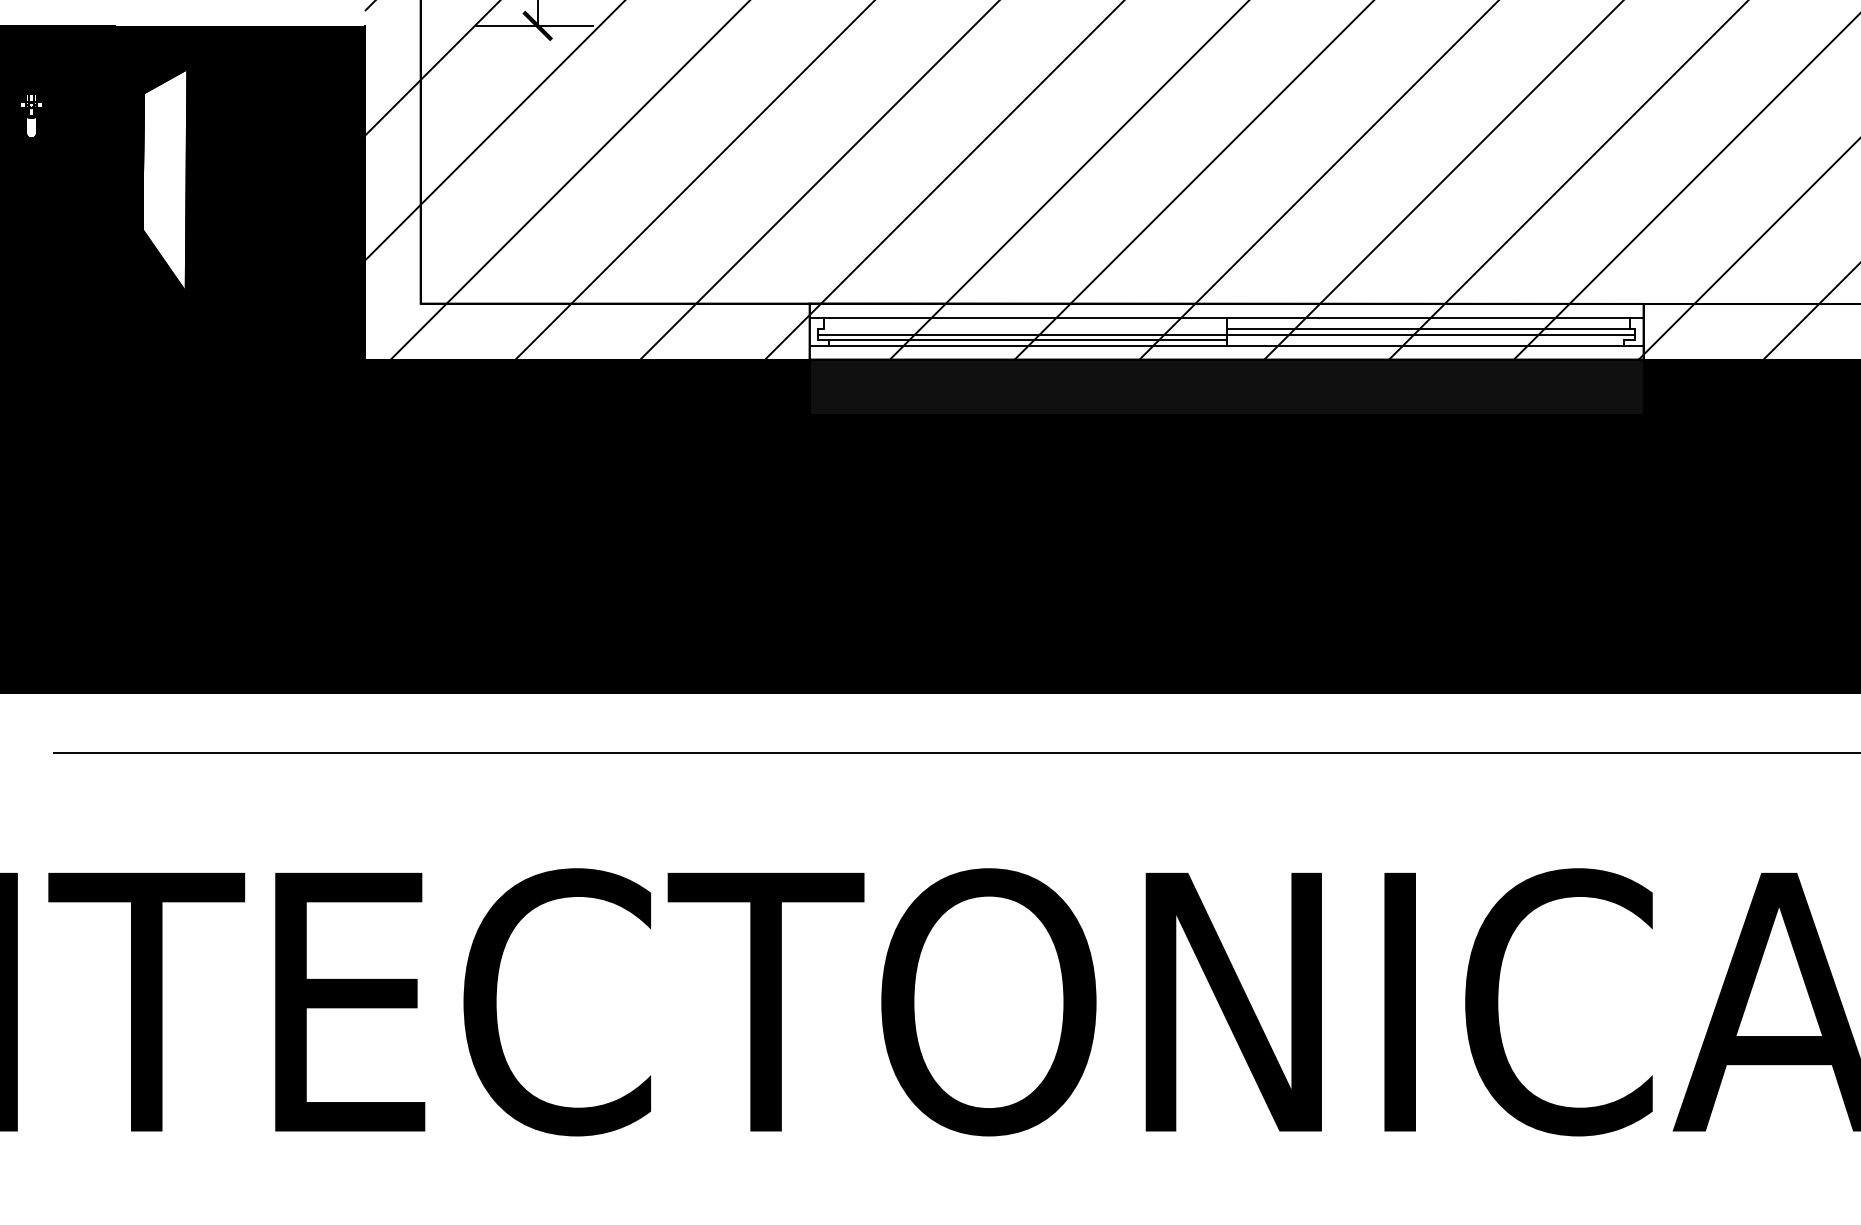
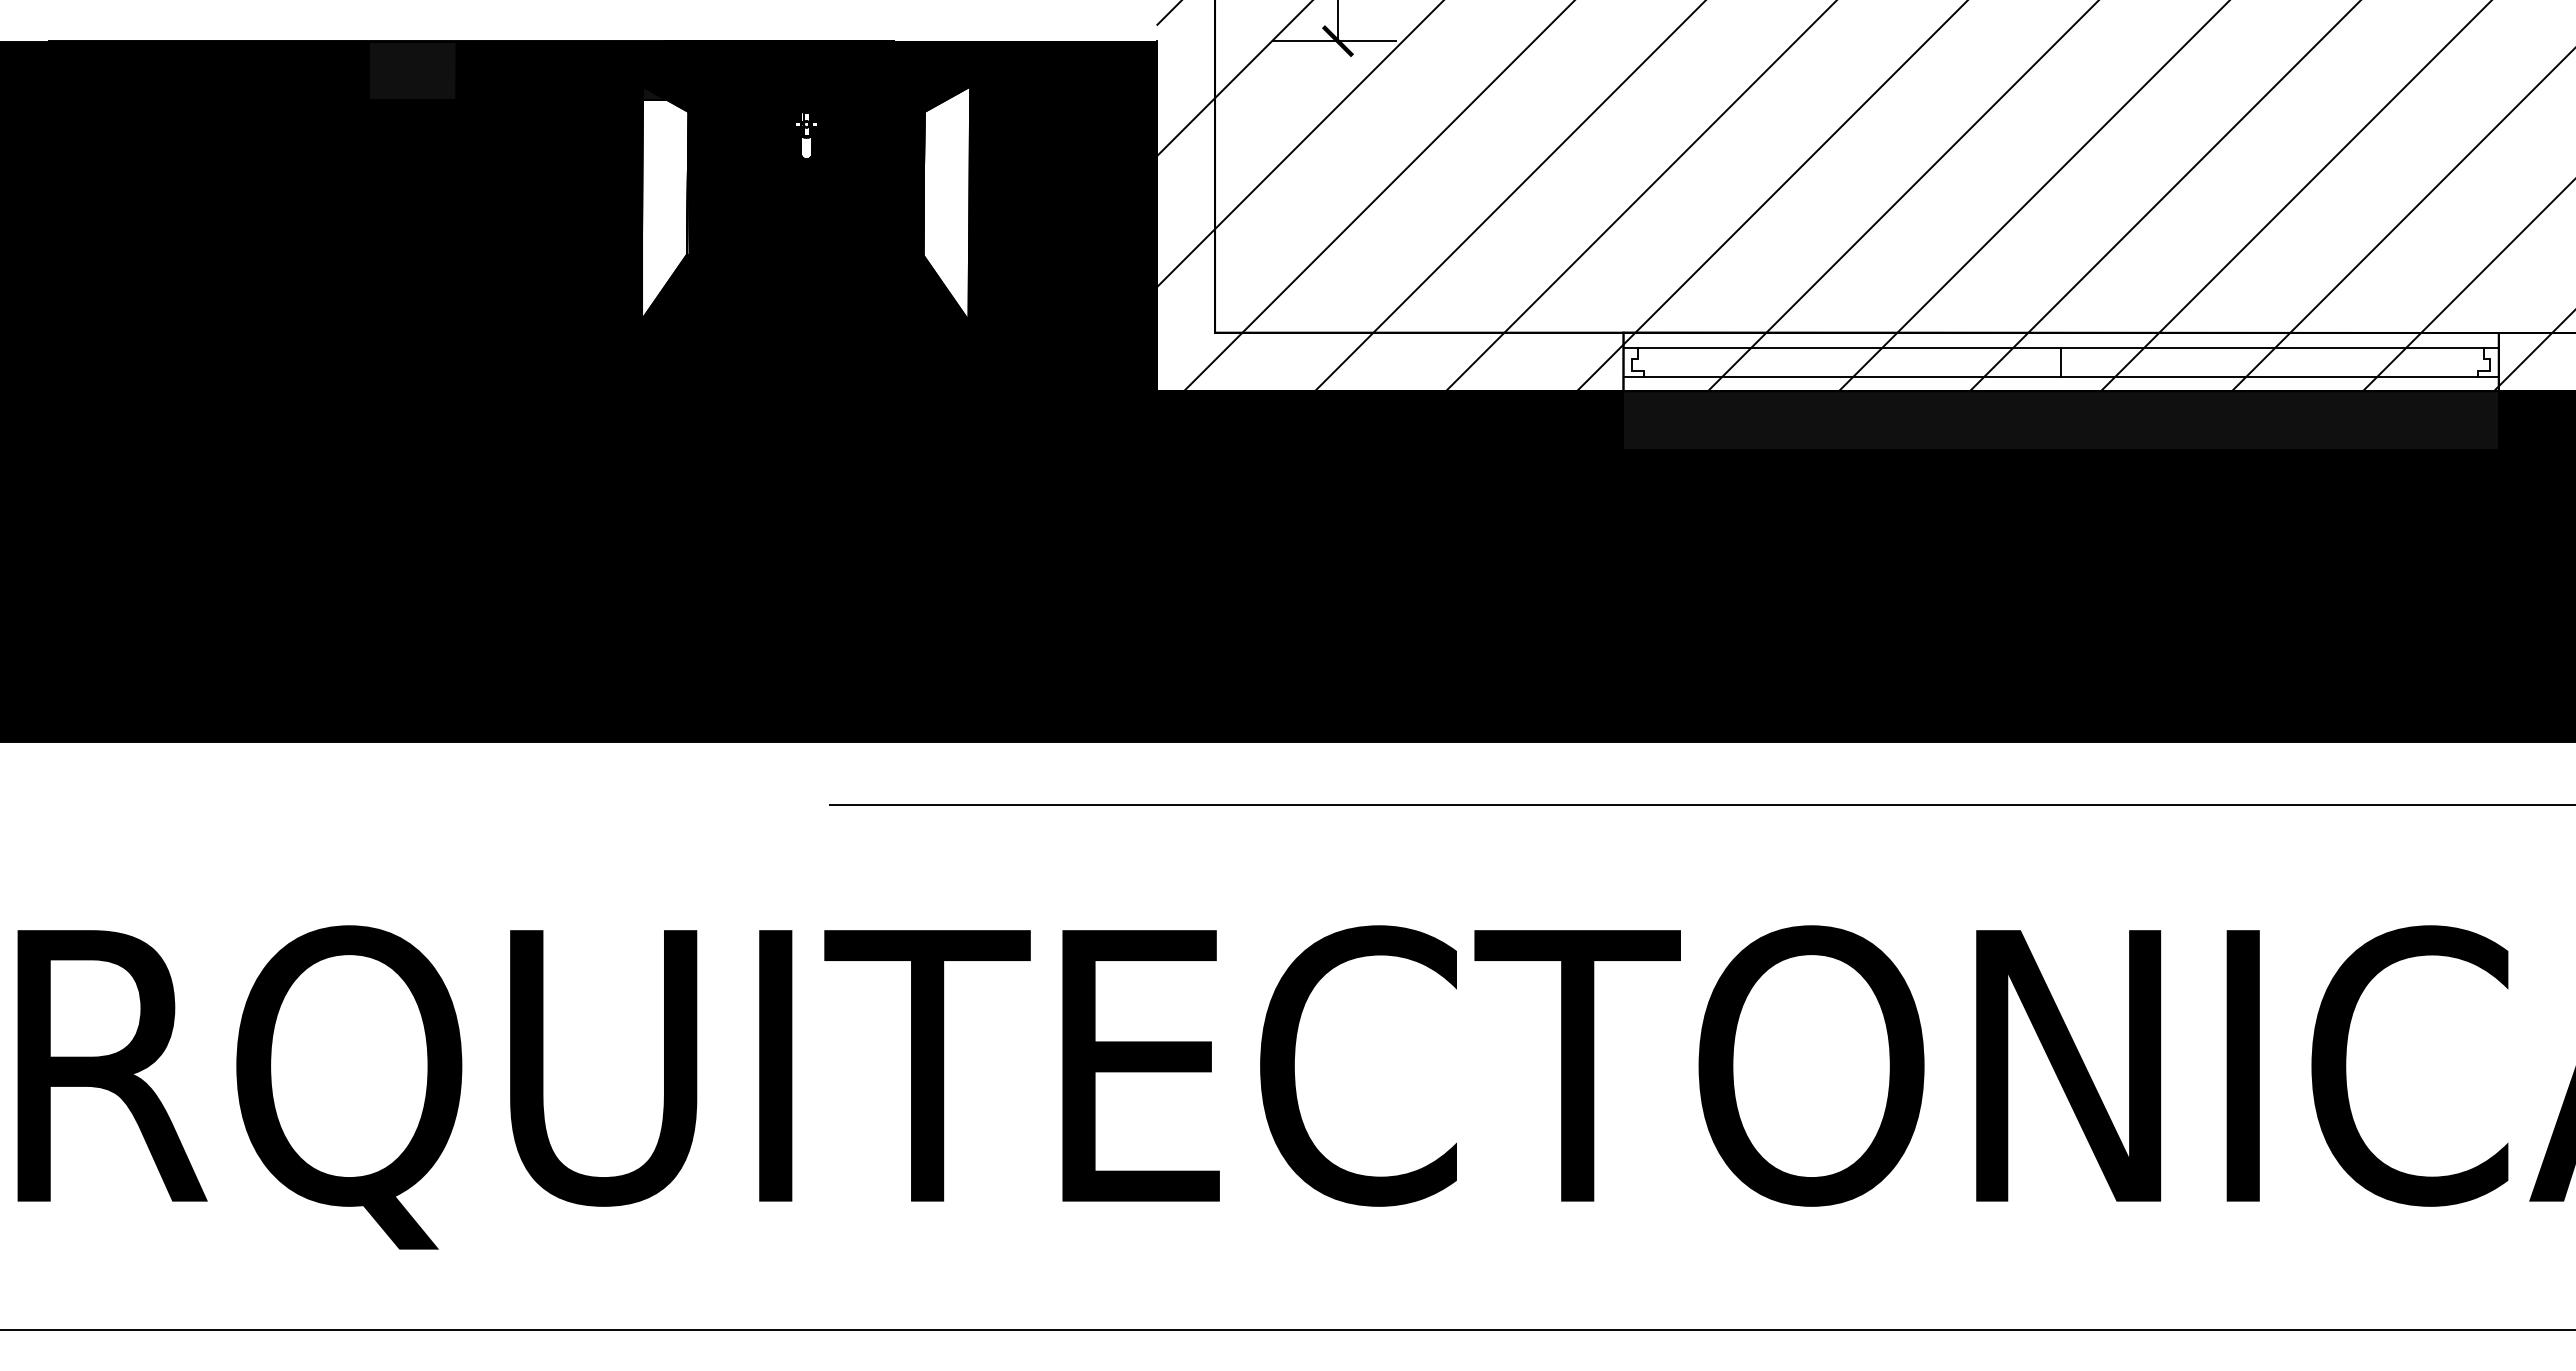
line: (1428, 329) -> (2272, 359), removed
line: (1226, 334) -> (2060, 365), removed
line: (1027, 339) -> (1852, 370), removed

